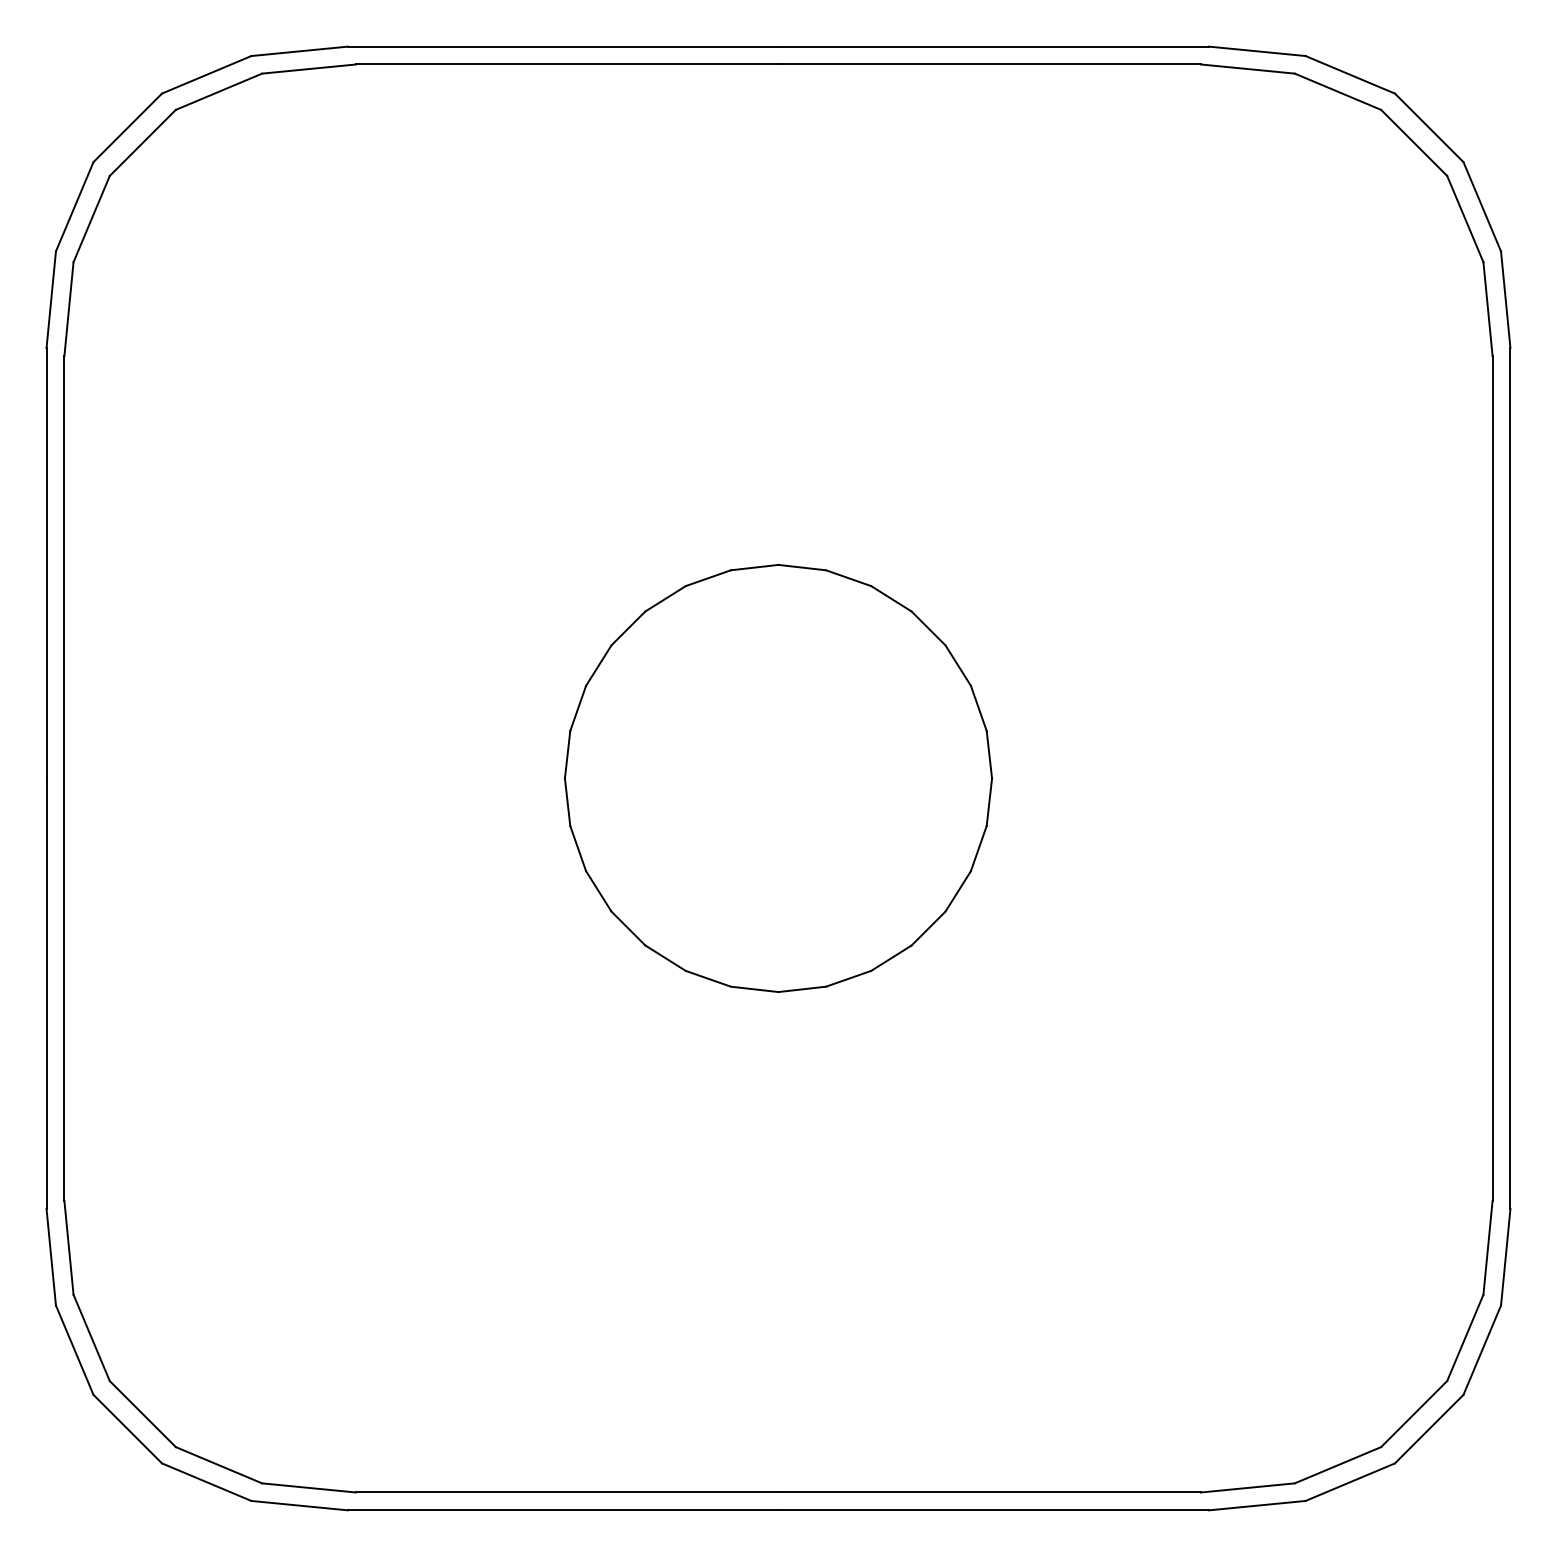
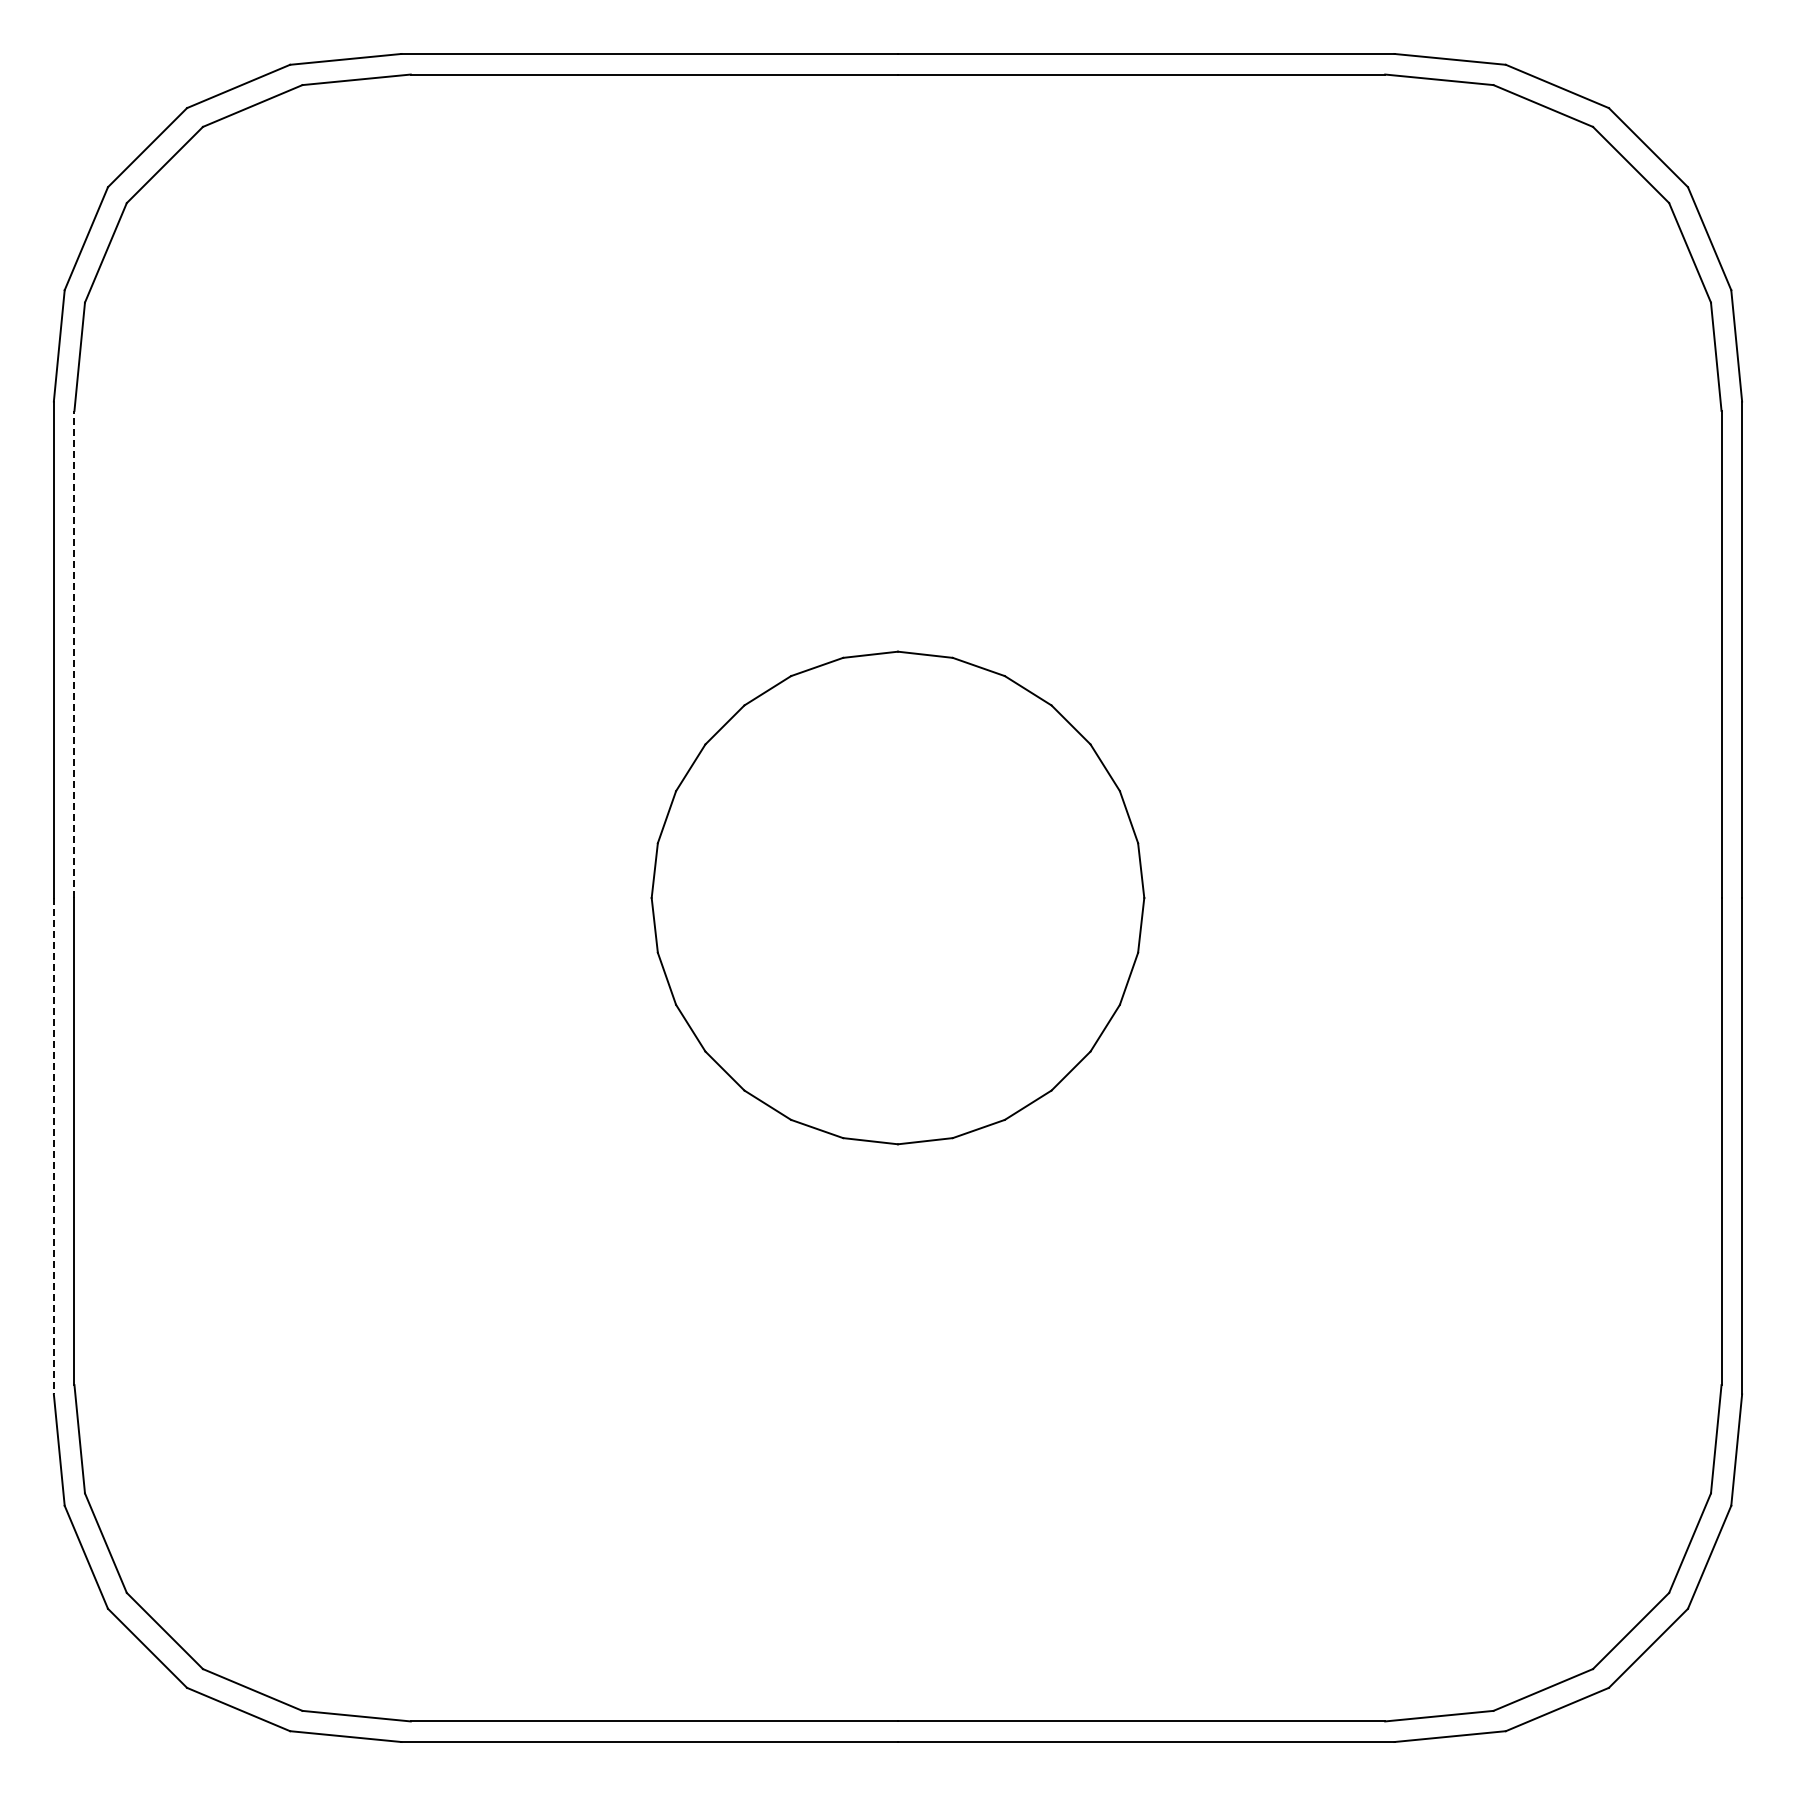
line: (64, 567) -> (74, 654), solid -> dashed
line: (46, 993) -> (53, 1146), solid -> dashed

